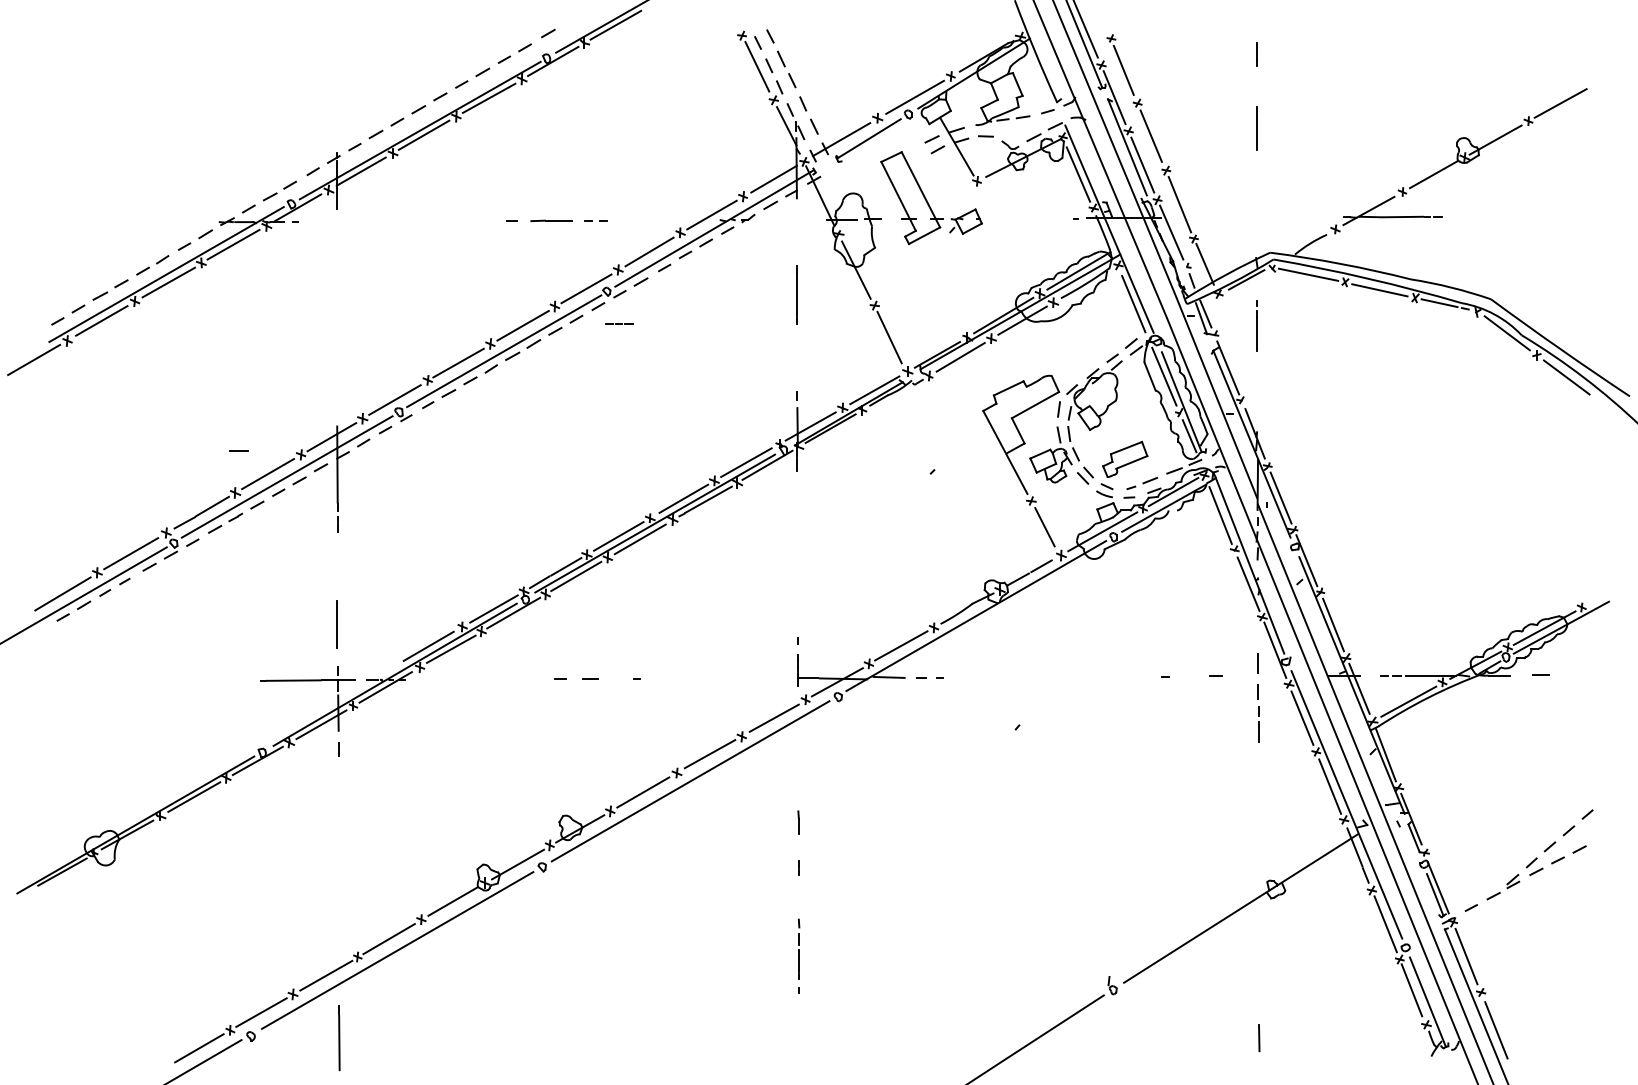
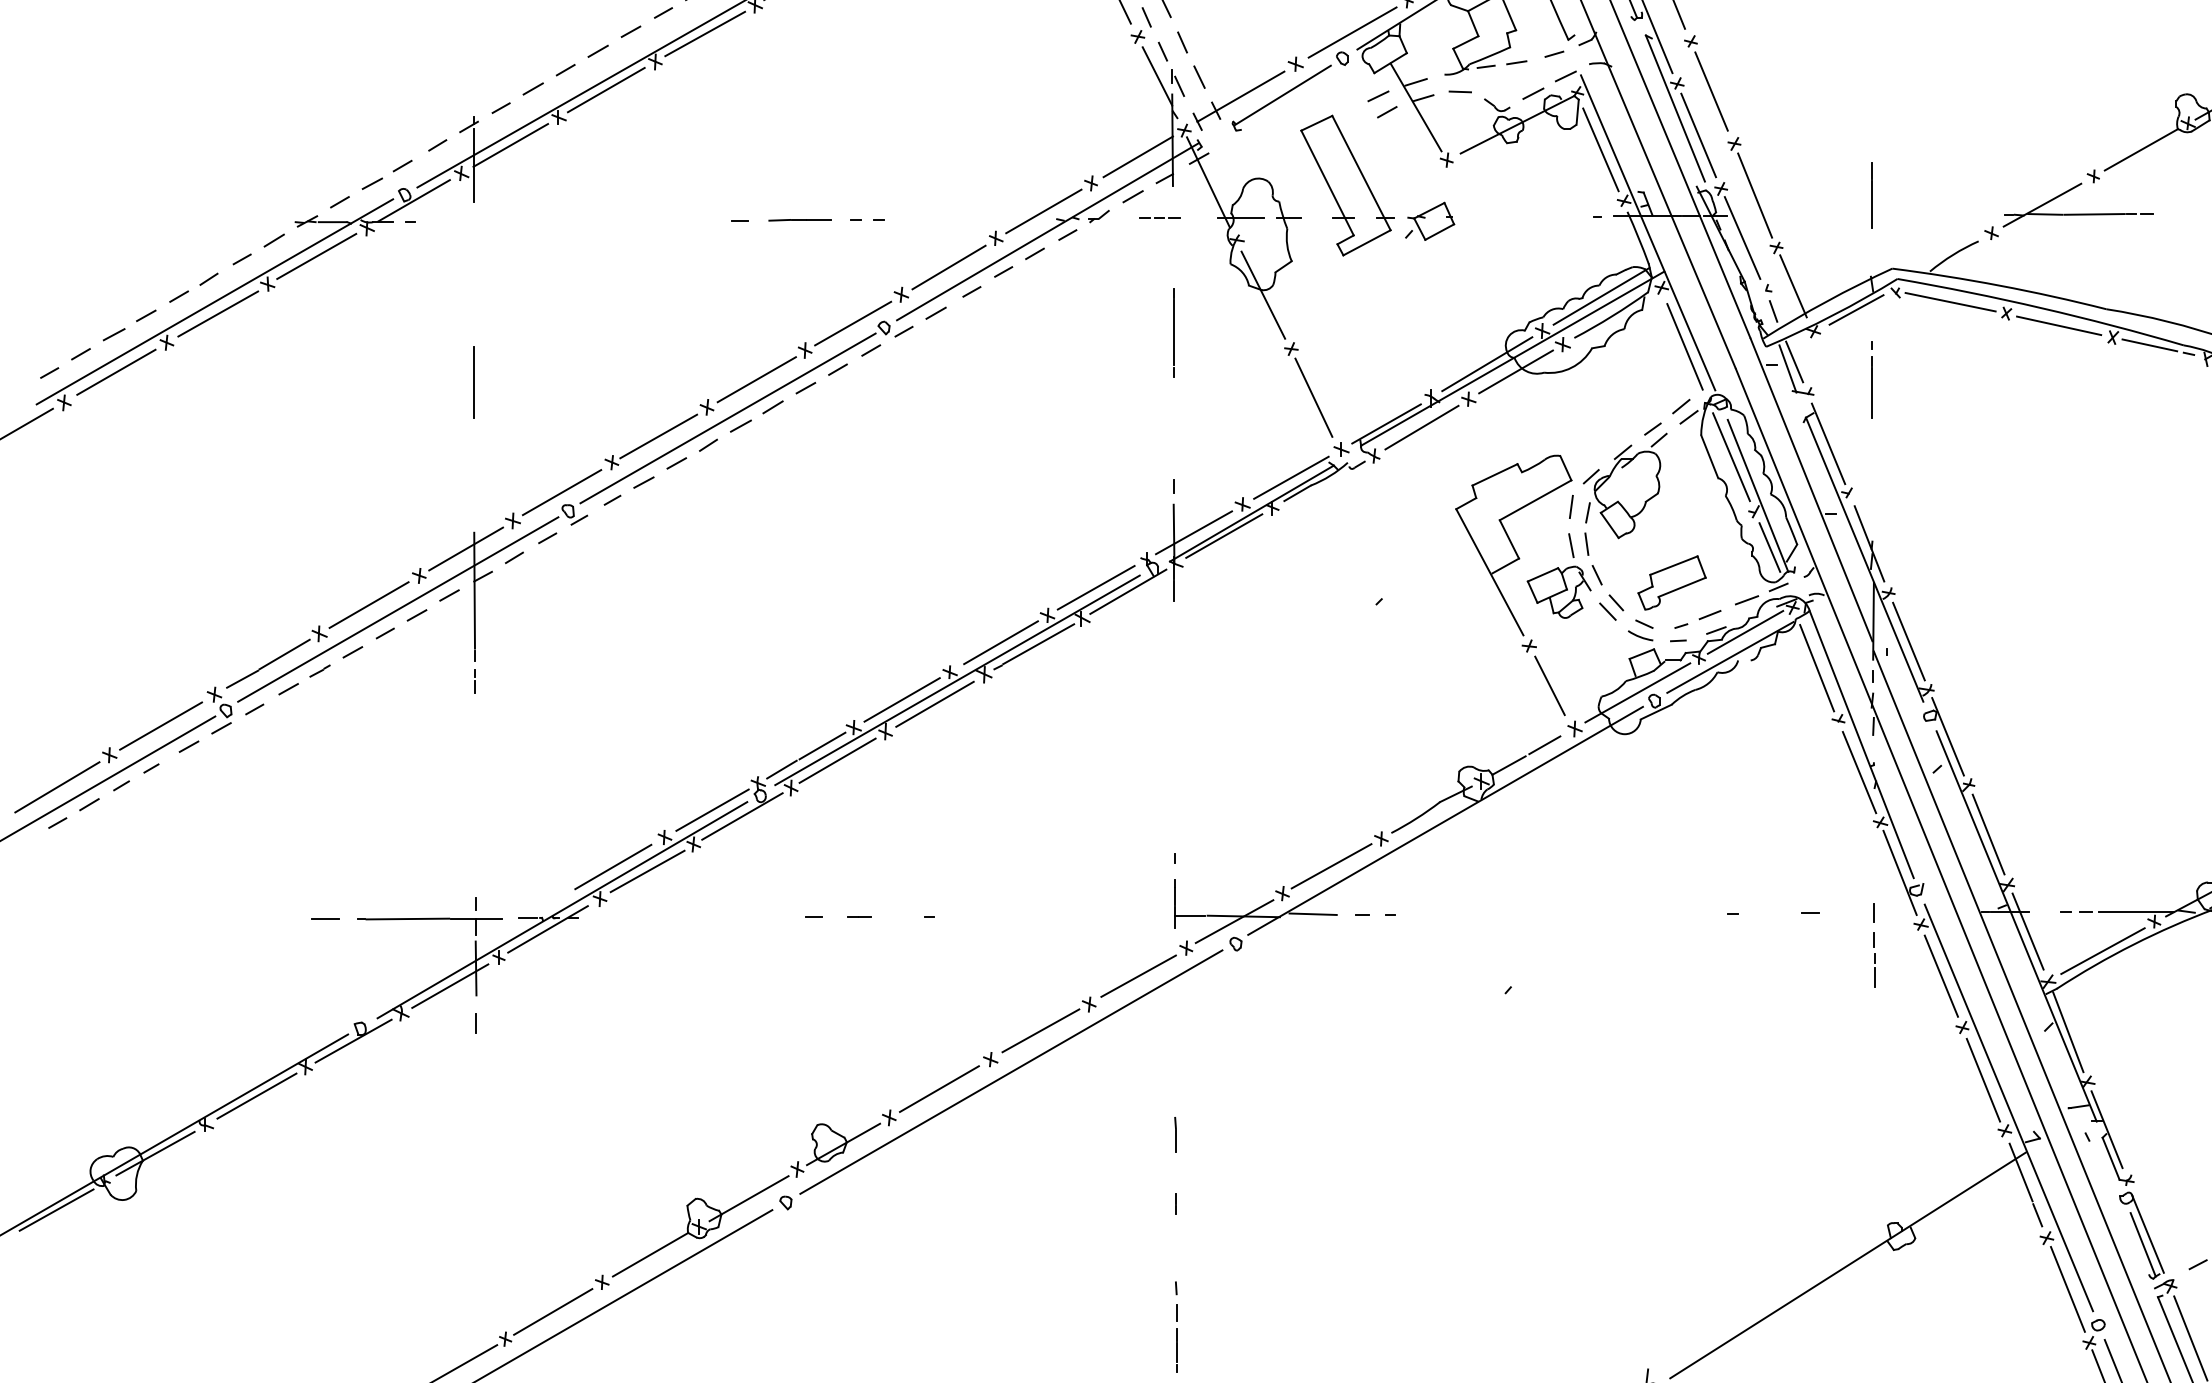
line: (1256, 128) -> (1871, 195), moved
line: (619, 323) -> (1160, 218), moved
line: (238, 450) -> (324, 918), moved
line: (336, 624) -> (473, 382), moved
part: (1258, 698) -> (1874, 946), size x0.62

